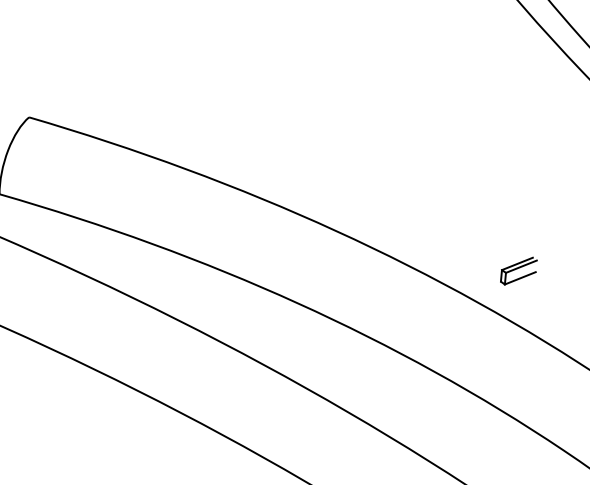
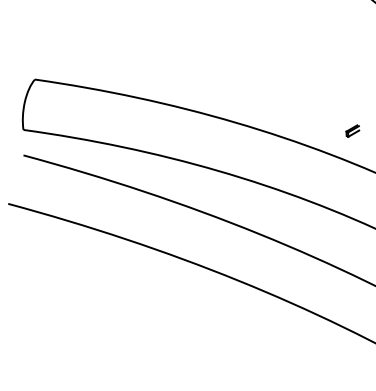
part: (518, 269) -> (352, 130), size x0.6

